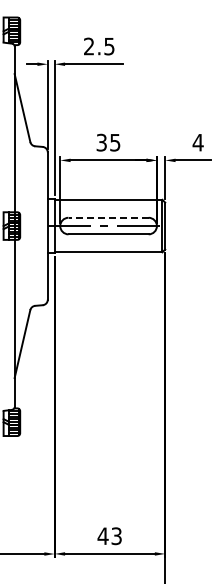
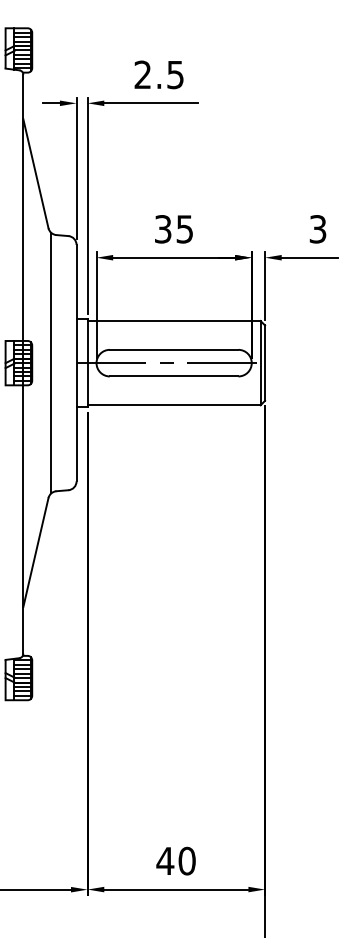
text: (197, 142) -> (316, 228), 4 -> 3
line: (108, 217) -> (174, 349), dashed -> solid
line: (32, 225) -> (51, 362), added
text: (116, 536) -> (186, 861), 43 -> 40

